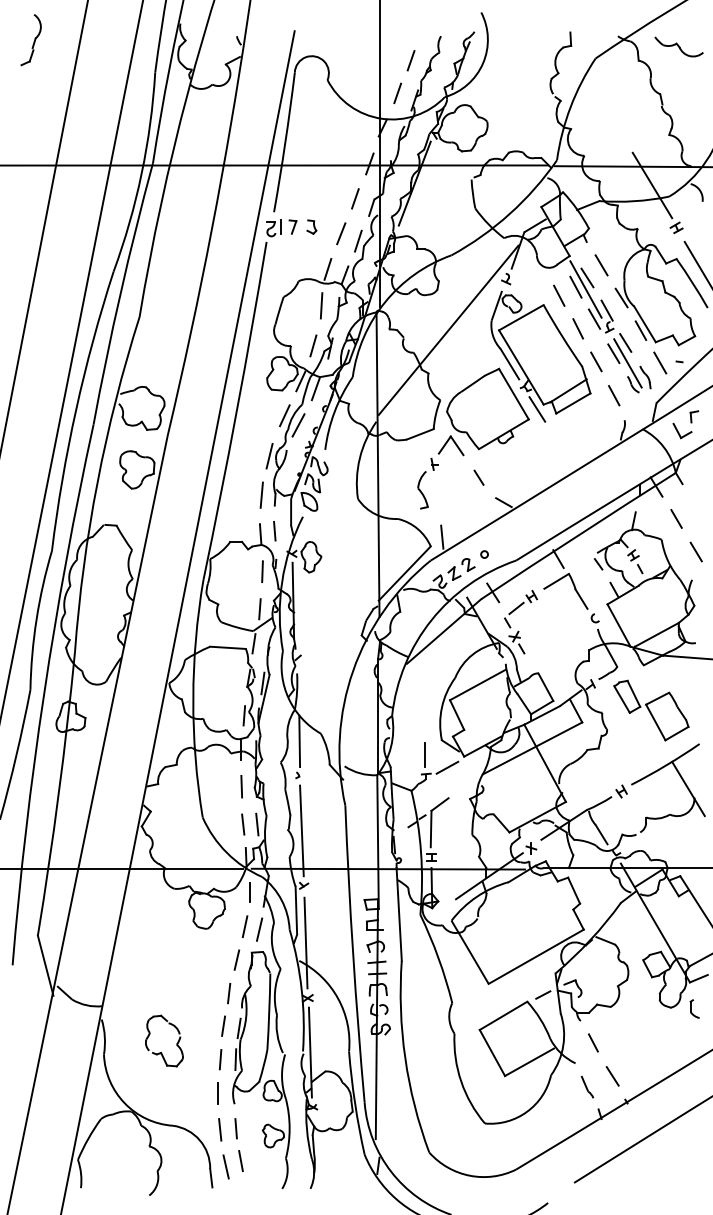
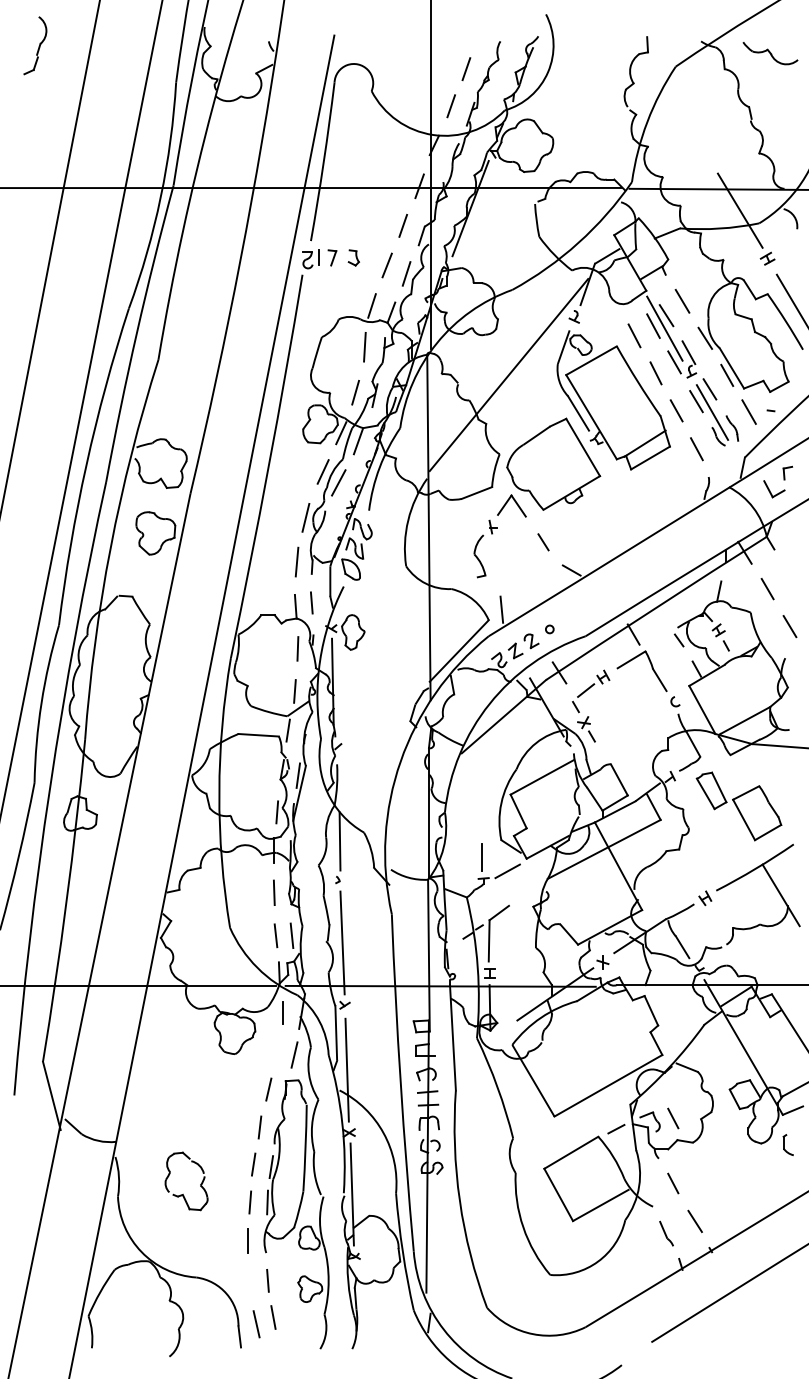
line: (537, 409) -> (609, 464), removed
line: (244, 926) -> (277, 1051), removed
line: (593, 985) -> (673, 1118), added
line: (219, 1129) -> (249, 1281), removed

